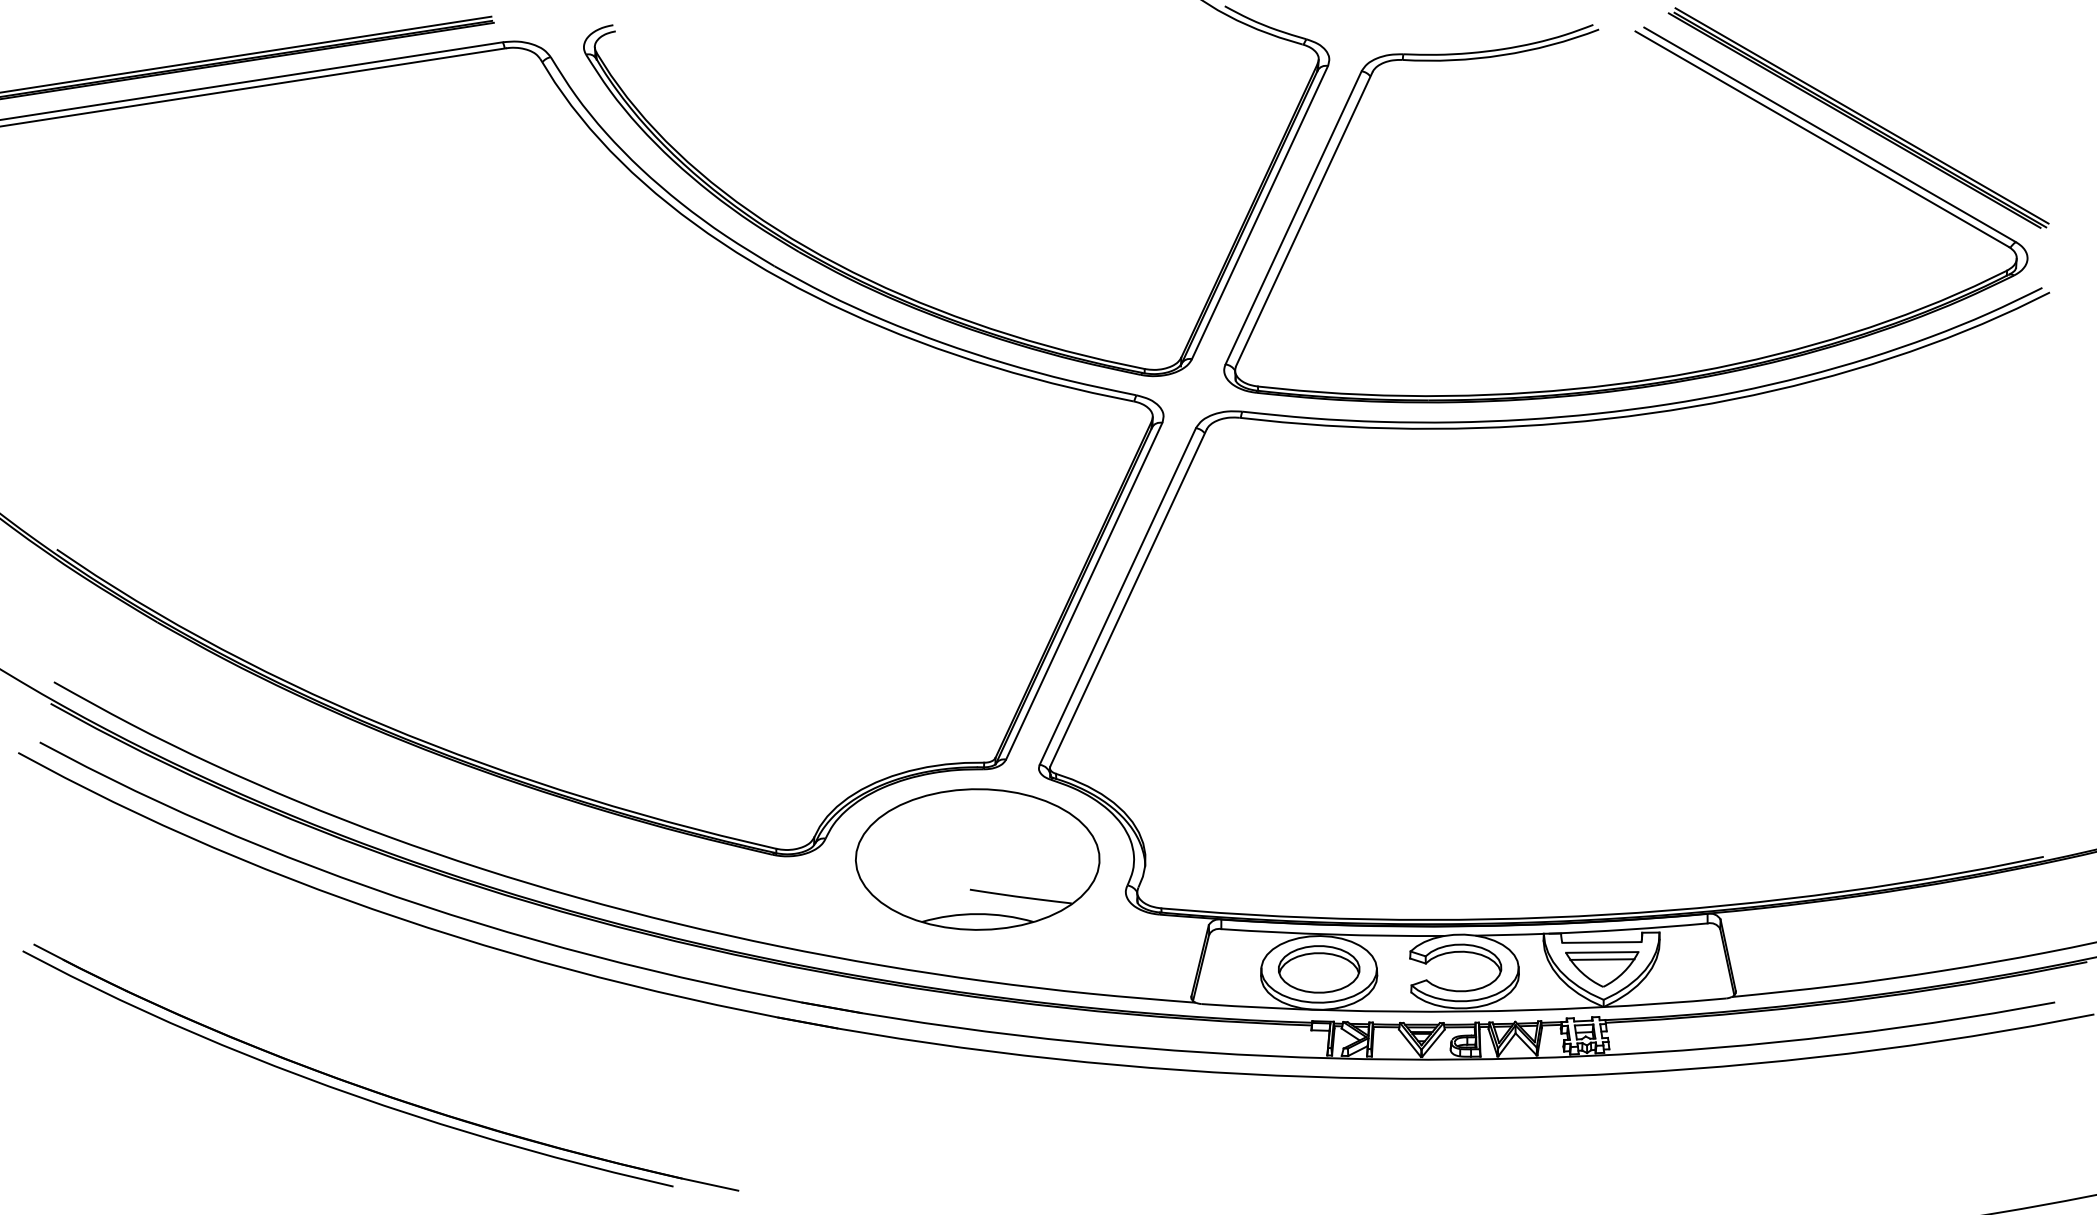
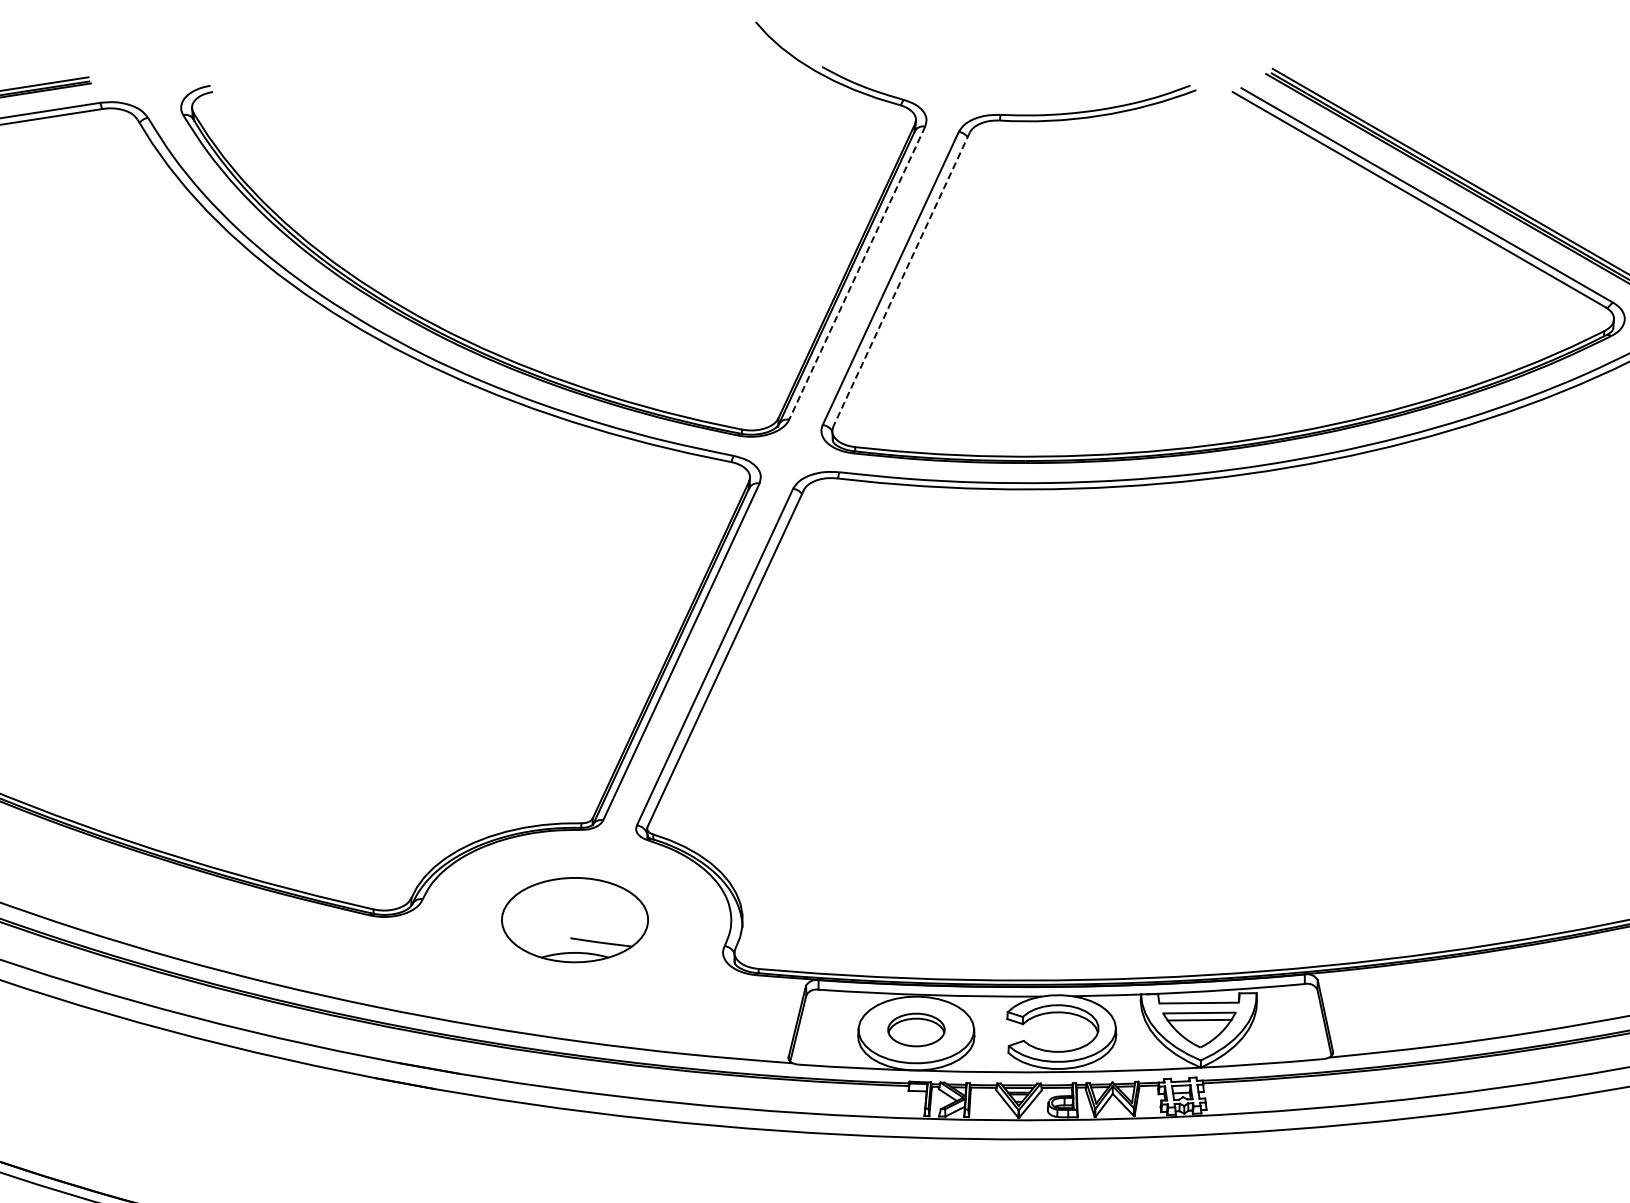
line: (1259, 212) -> (856, 273), solid -> dashed
line: (1304, 219) -> (901, 280), solid -> dashed
part: (977, 859) -> (574, 920), size x0.6
part: (1319, 969) -> (916, 1030), size x0.7

